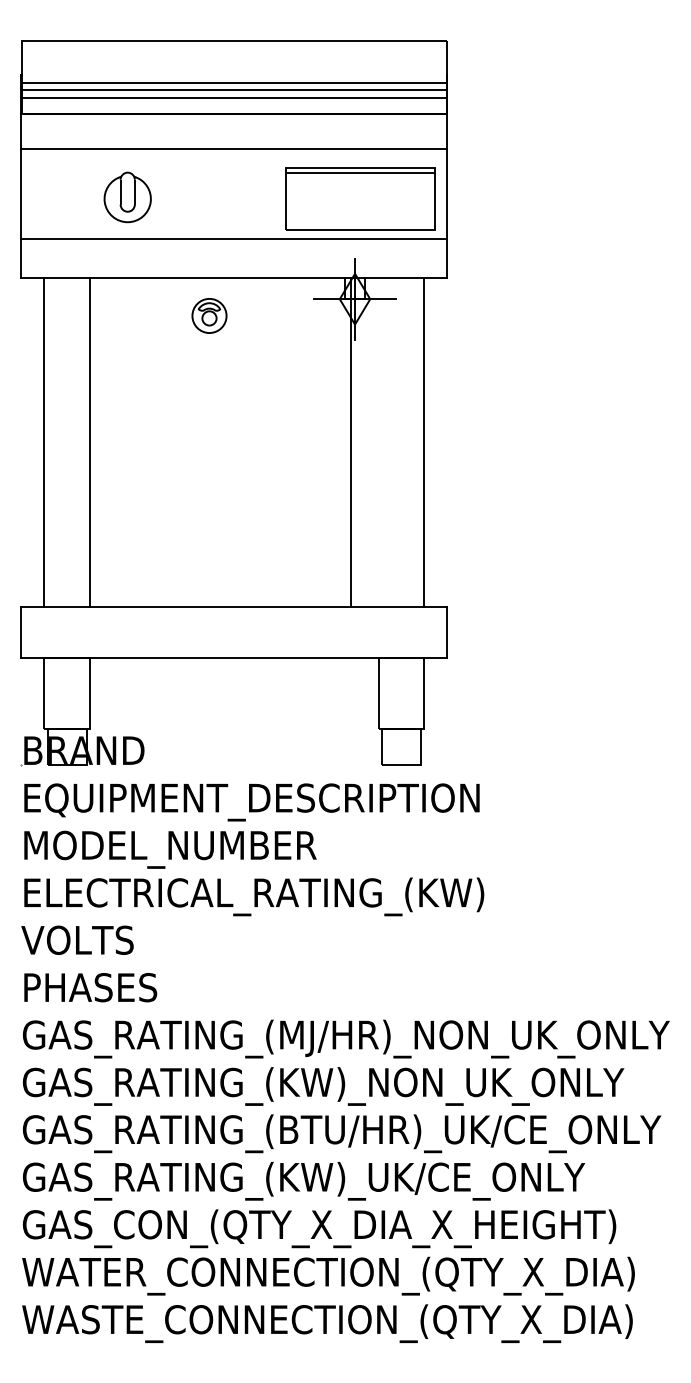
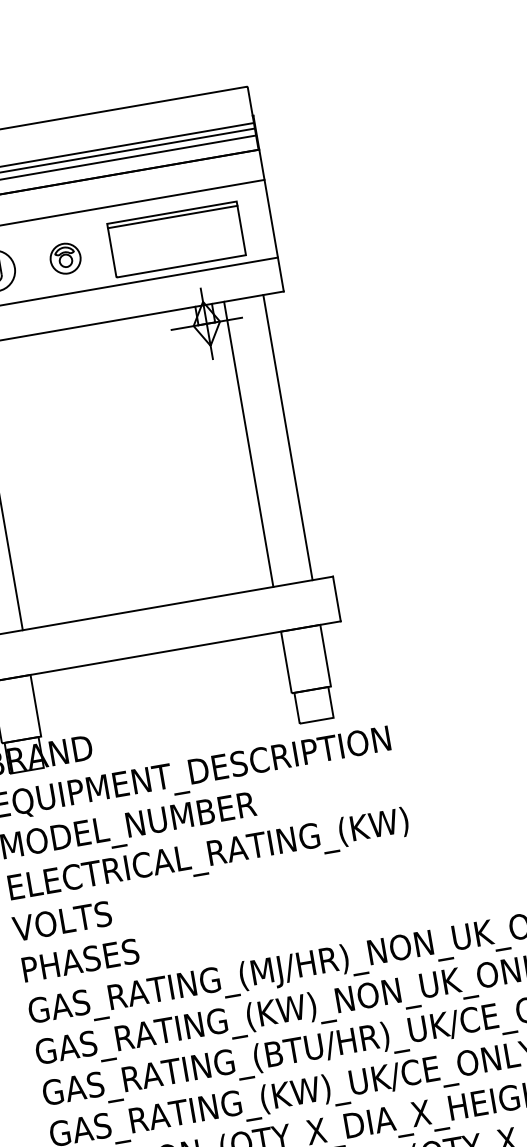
part: (360, 198) -> (176, 239), moved
part: (209, 315) -> (65, 258), moved
line: (350, 441) -> (248, 443), moved

